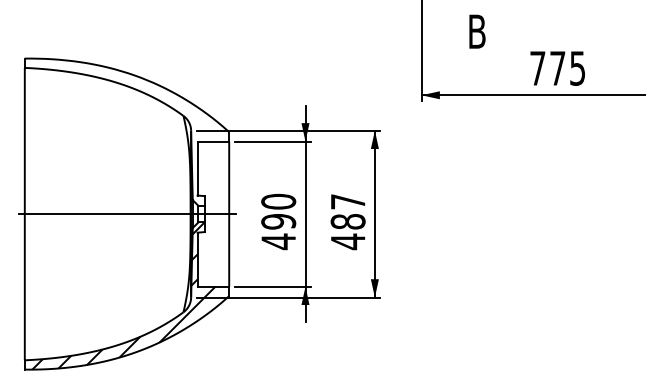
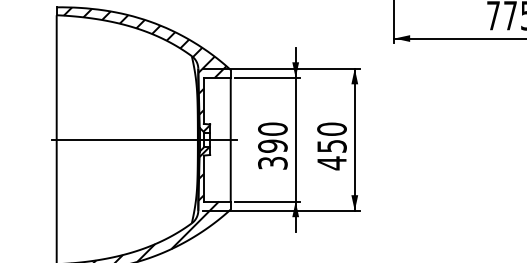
hatch: (128, 131) -> (144, 69), added
text: (347, 211) -> (331, 137), 487 -> 450
text: (278, 241) -> (272, 163), 490 -> 390

